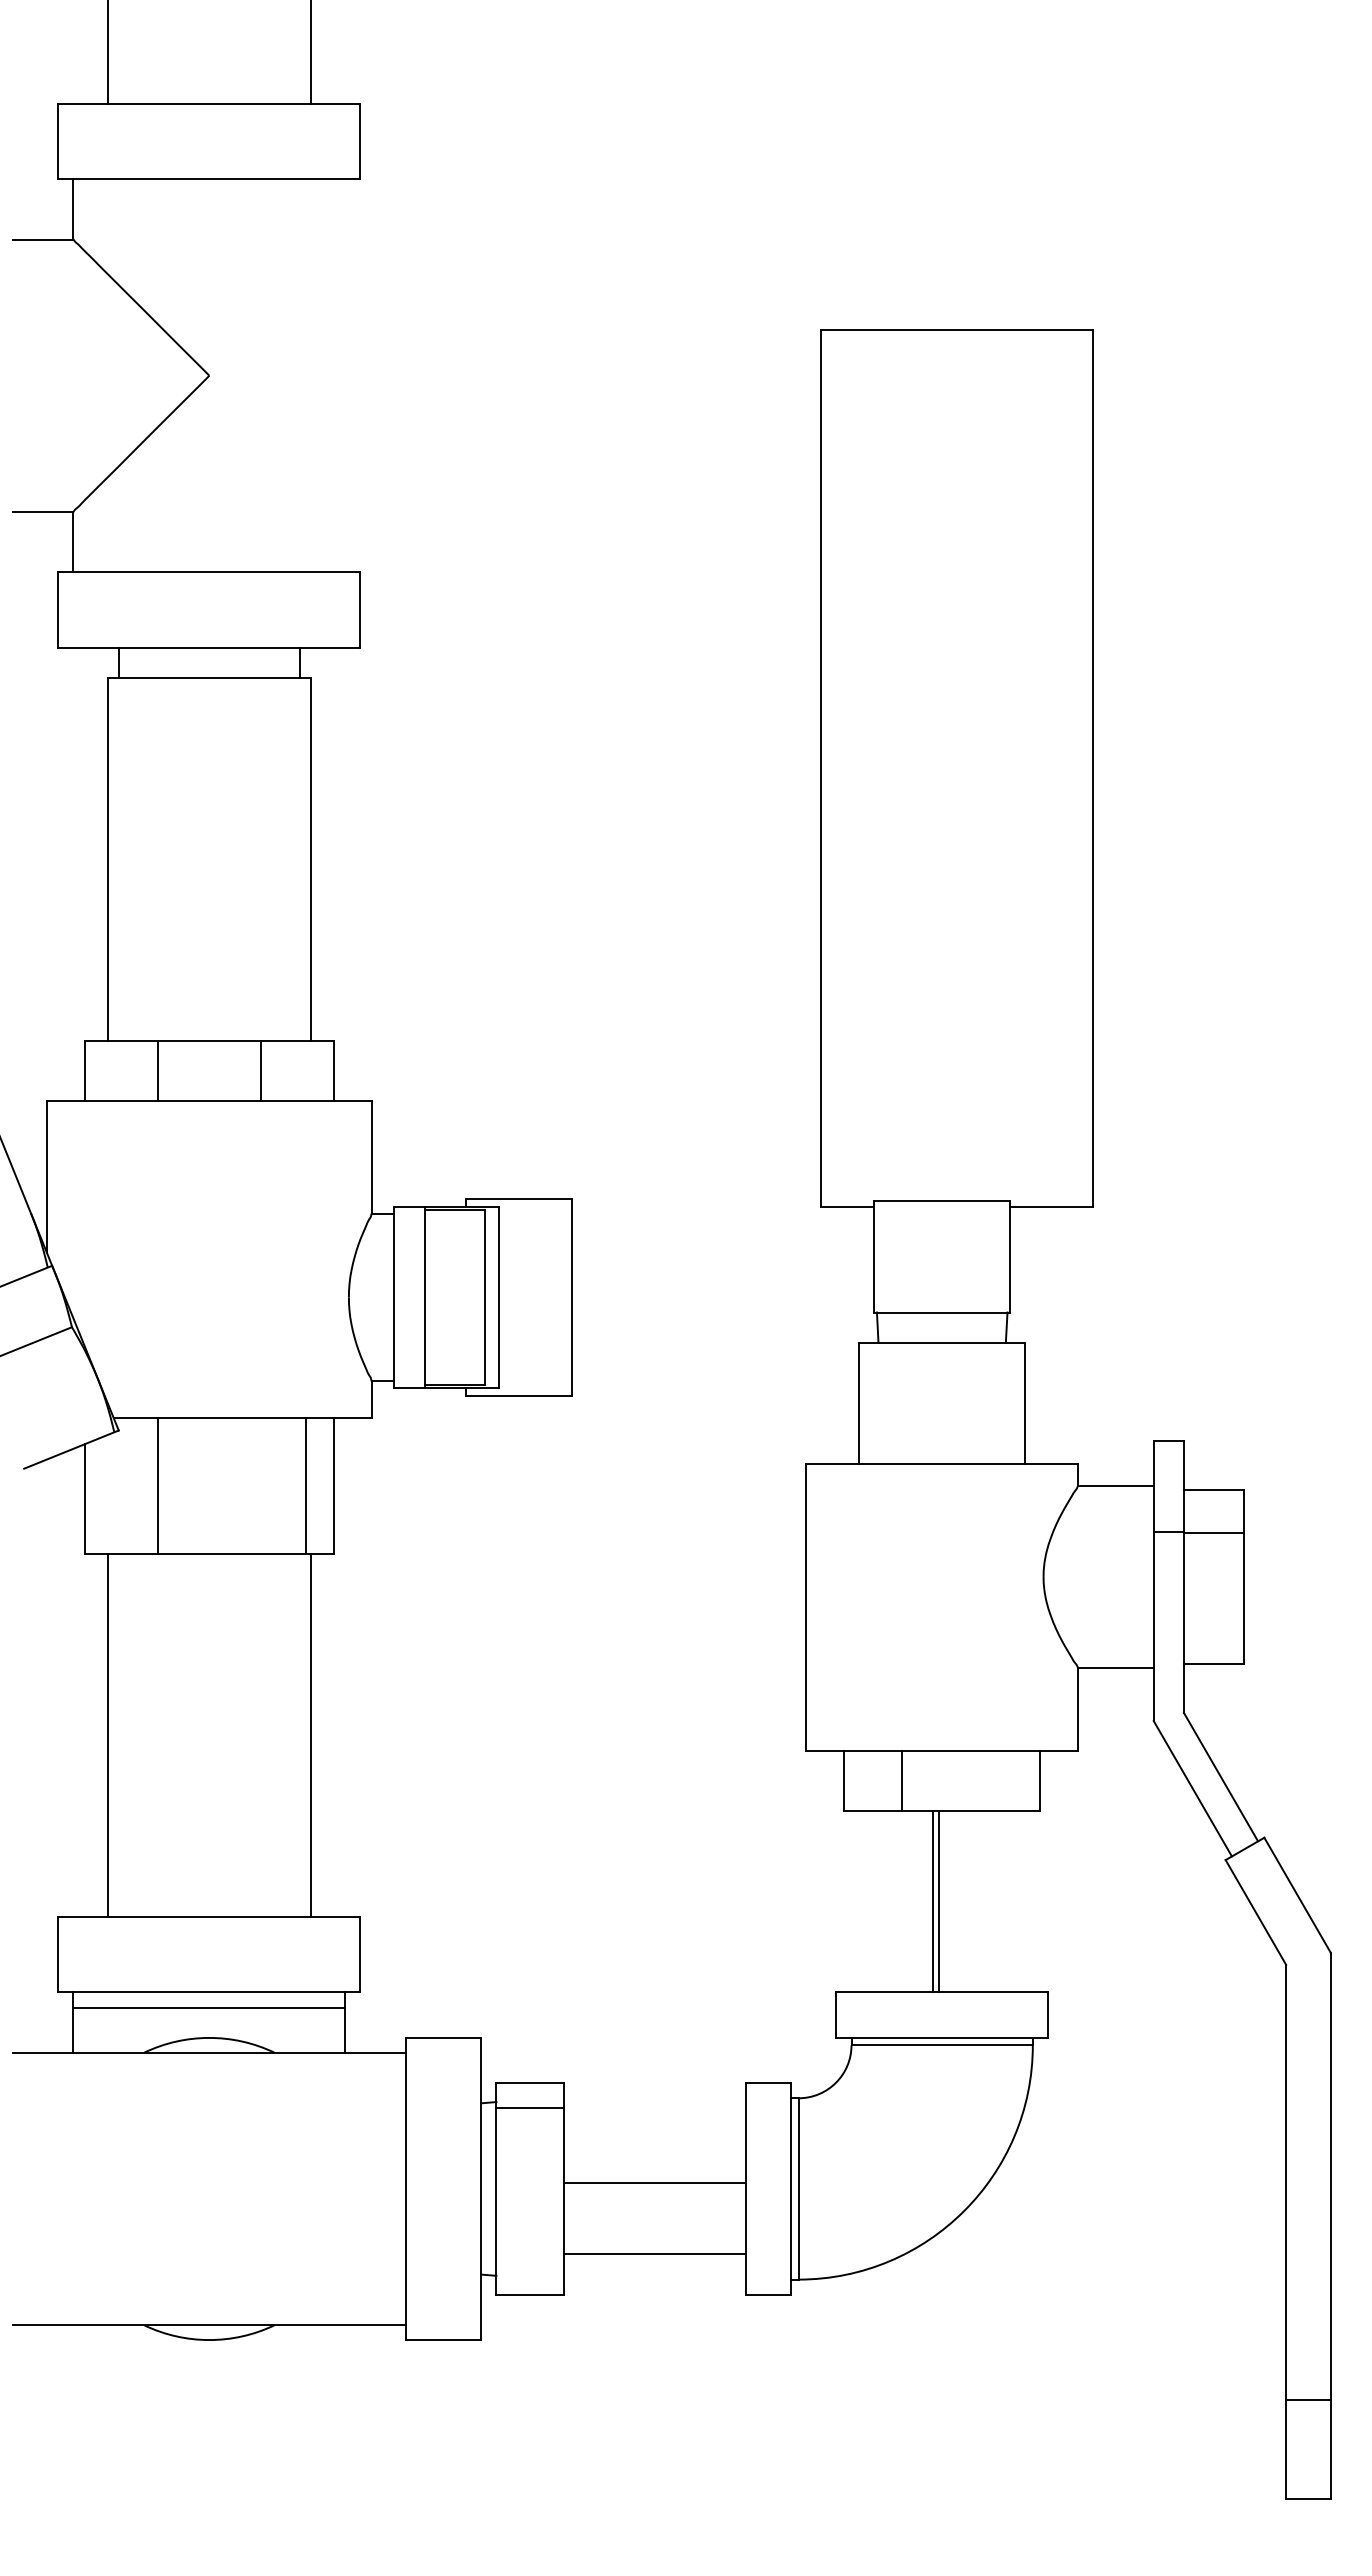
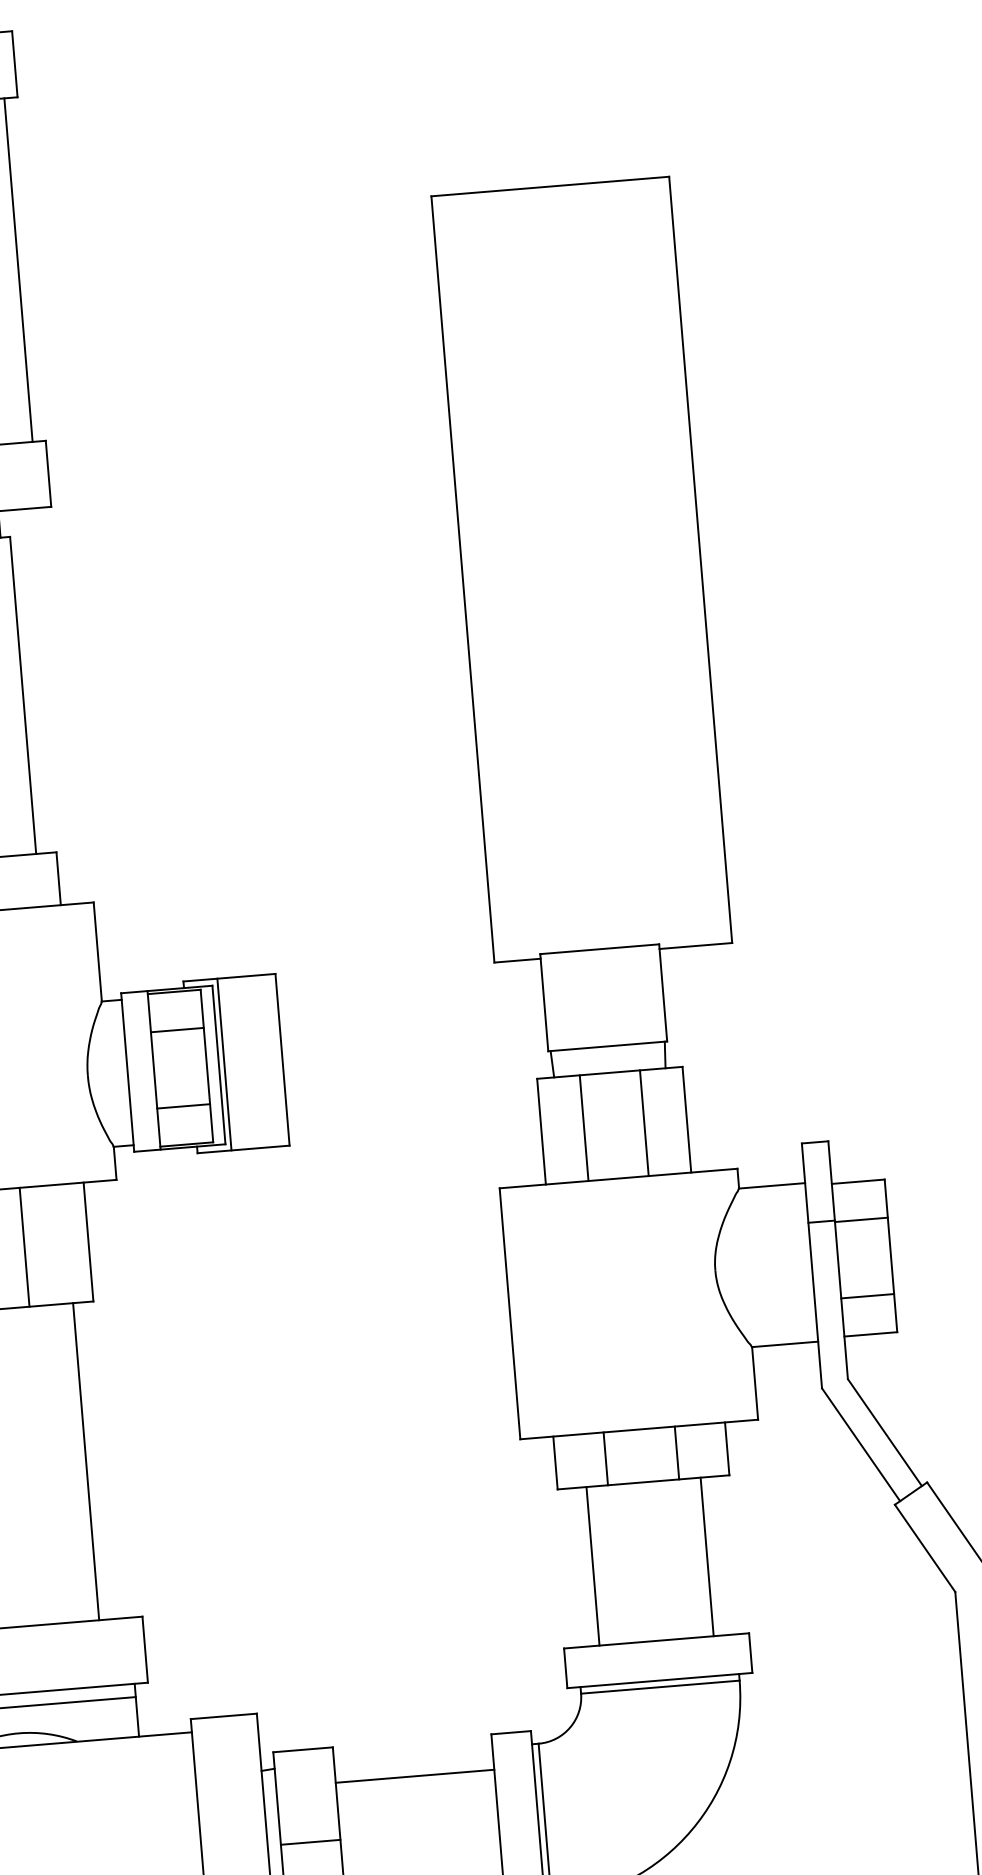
line: (345, 375) -> (18, 269), added
line: (454, 1253) -> (177, 1029), added
line: (505, 1297) -> (224, 1064), added
line: (454, 1341) -> (183, 1106), added
line: (907, 1402) -> (583, 1127), added
line: (976, 1402) -> (644, 1122), added
line: (306, 1486) -> (25, 1247), moved
line: (1213, 1620) -> (867, 1296), added
line: (982, 1780) -> (676, 1452), added
line: (932, 1901) -> (592, 1566), moved
line: (938, 1901) -> (707, 1556), moved
line: (530, 2107) -> (310, 1841), moved
line: (654, 2182) -> (414, 1776), moved

